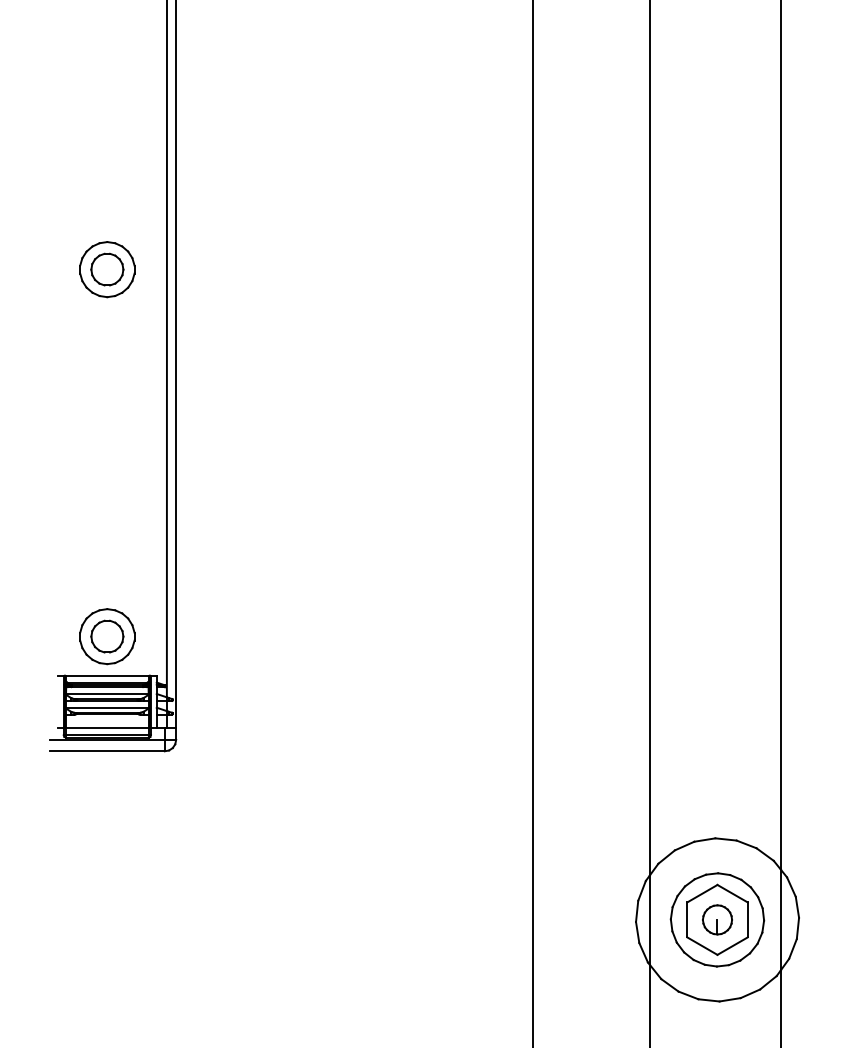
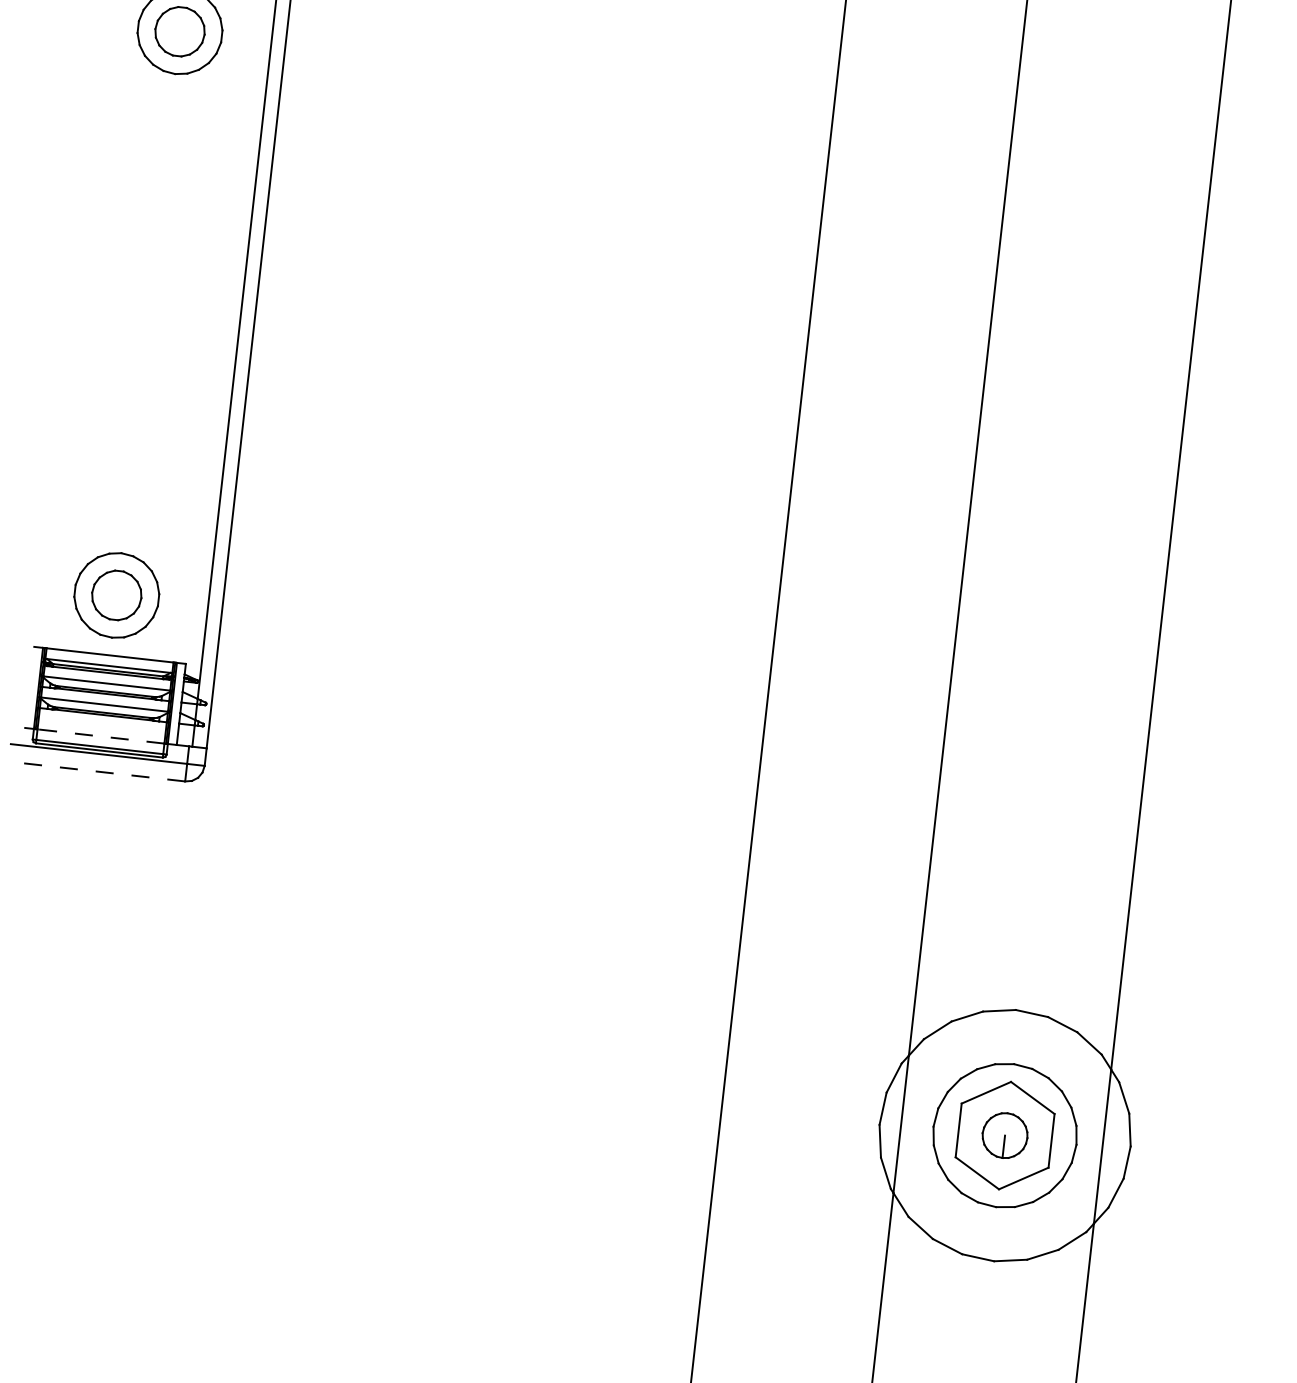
line: (106, 728) -> (99, 736), solid -> dashed
line: (106, 751) -> (95, 771), solid -> dashed

